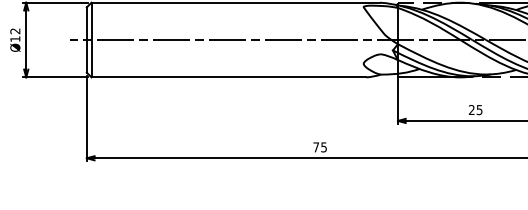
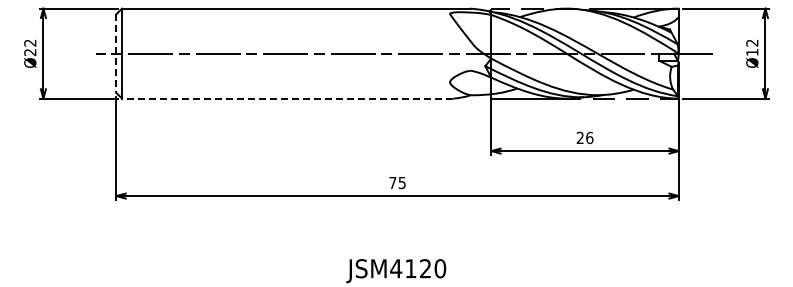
text: (15, 39) -> (30, 52), Ø12 -> Ø22
line: (86, 40) -> (116, 54), solid -> dashed
line: (228, 77) -> (287, 98), solid -> dashed
text: (479, 109) -> (589, 137), 25 -> 26

